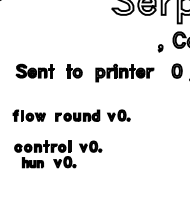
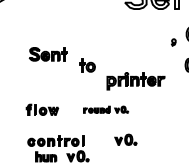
part: (34, 70) -> (47, 53), moved
part: (124, 72) -> (135, 80), moved
part: (92, 115) -> (105, 109), size x0.6
part: (90, 146) -> (125, 139), moved

